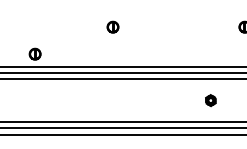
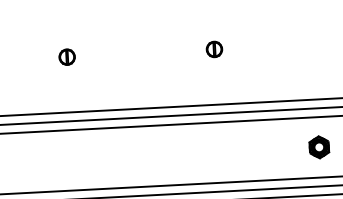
part: (112, 26) -> (213, 48), moved
part: (34, 53) -> (66, 56), moved
part: (210, 100) -> (318, 147), size x1.43

